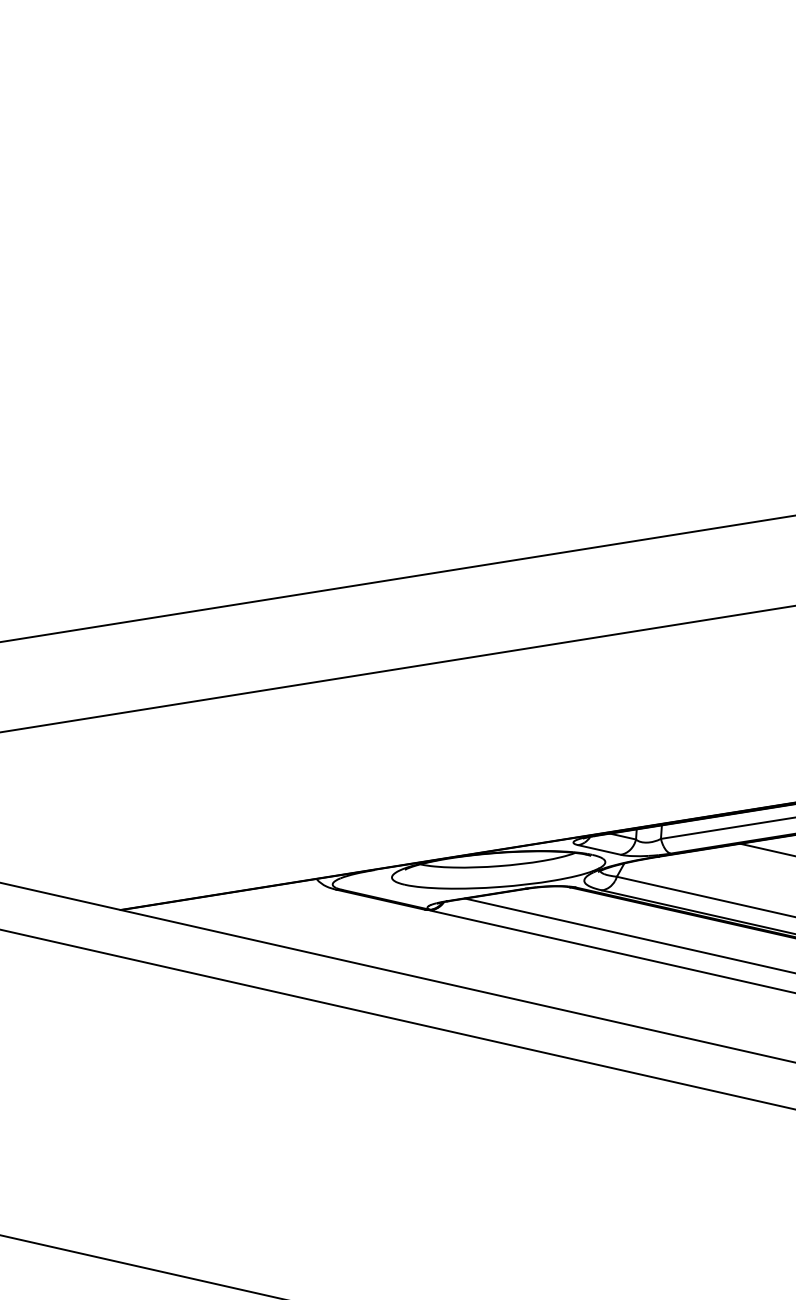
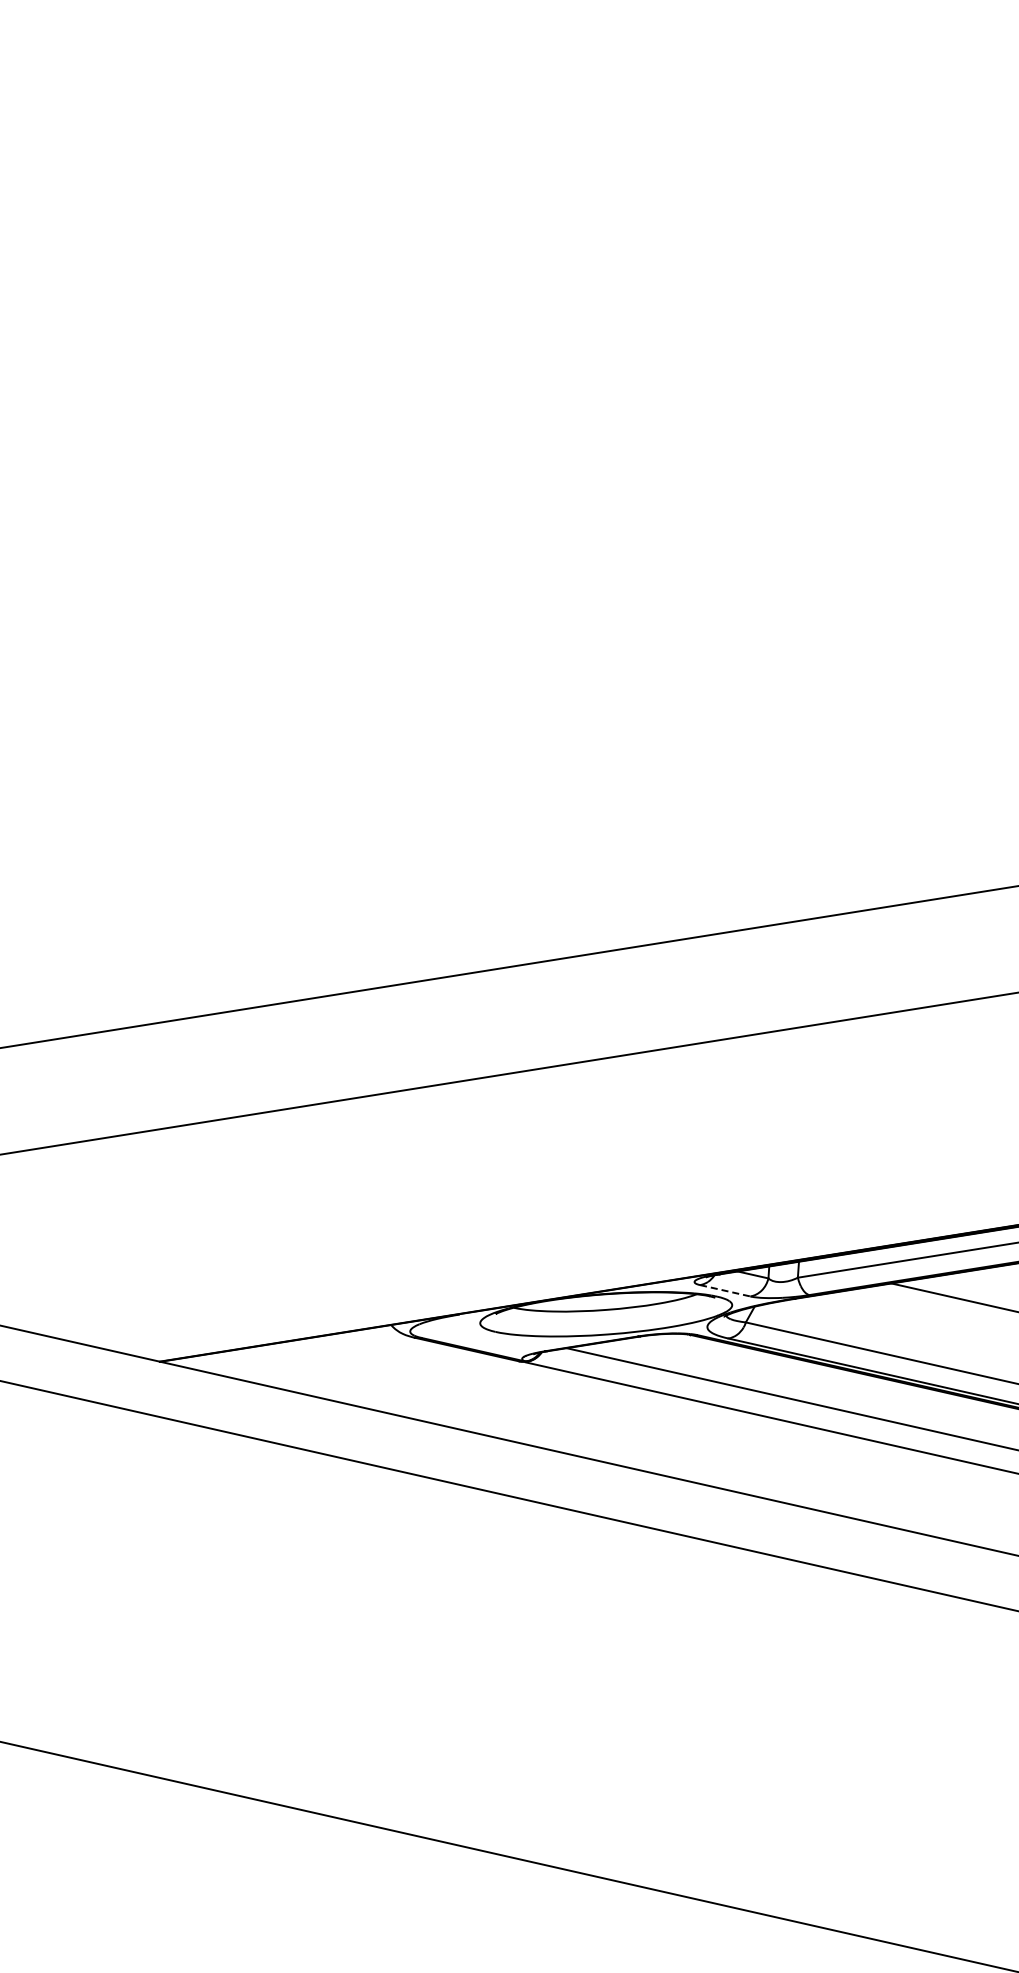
line: (599, 849) -> (725, 1290), solid -> dashed

